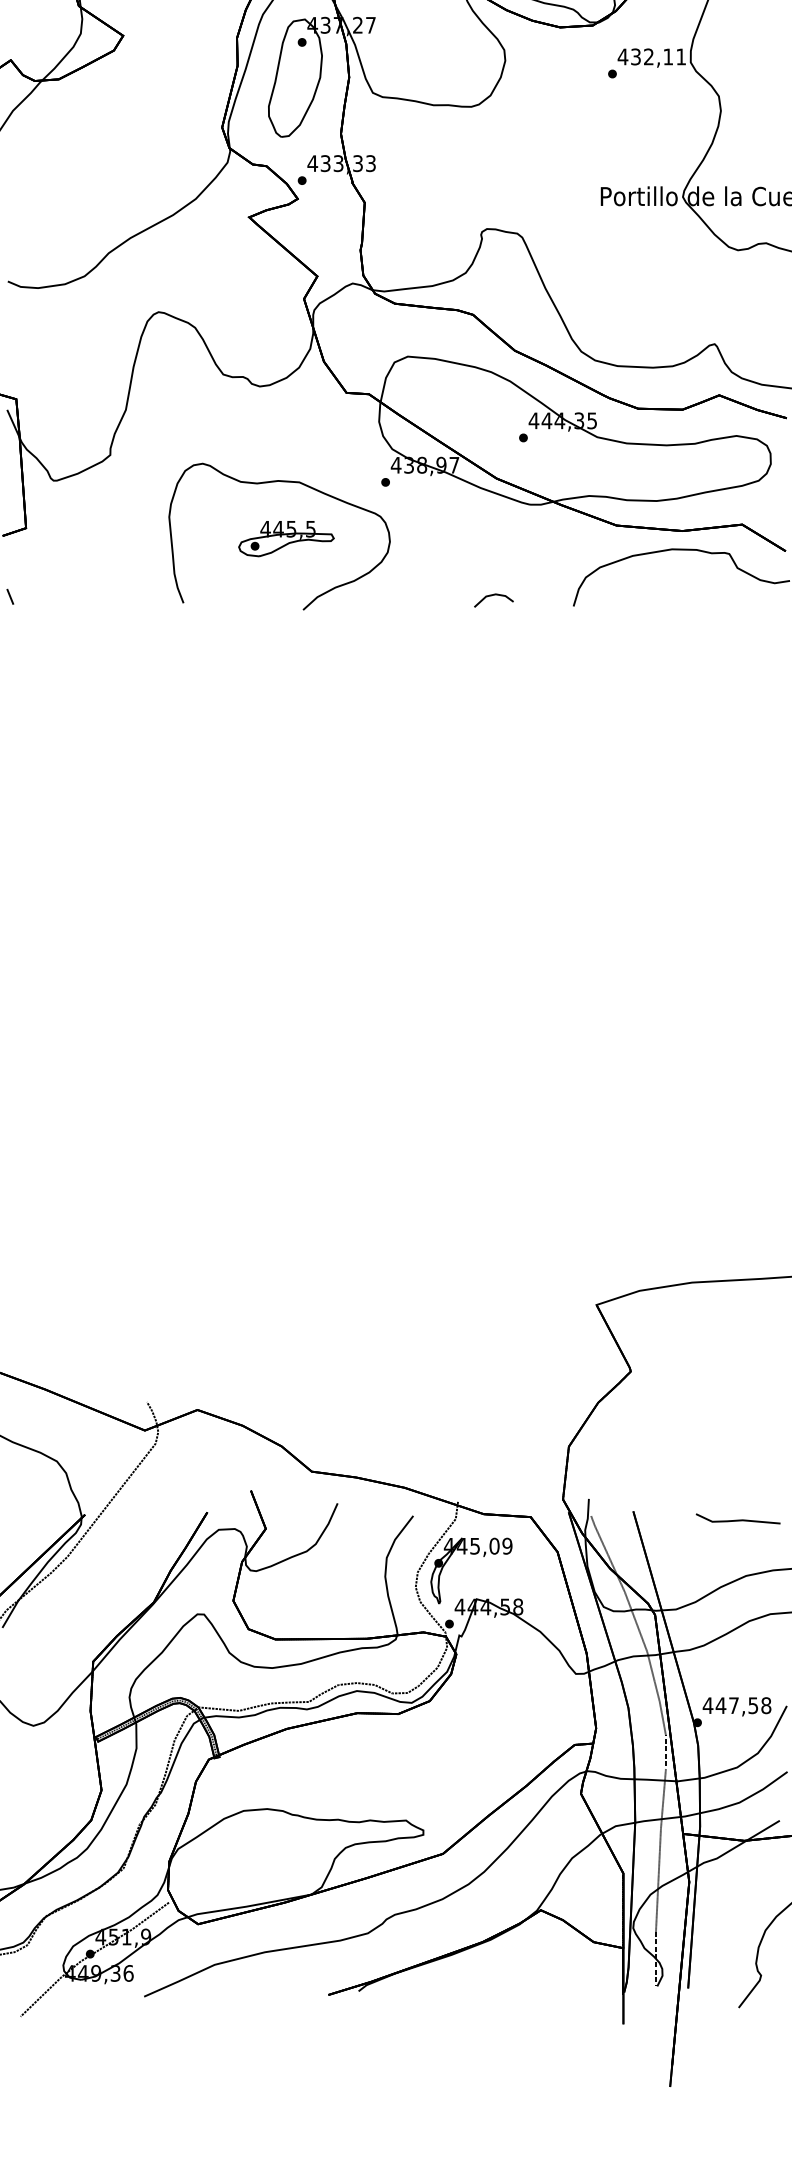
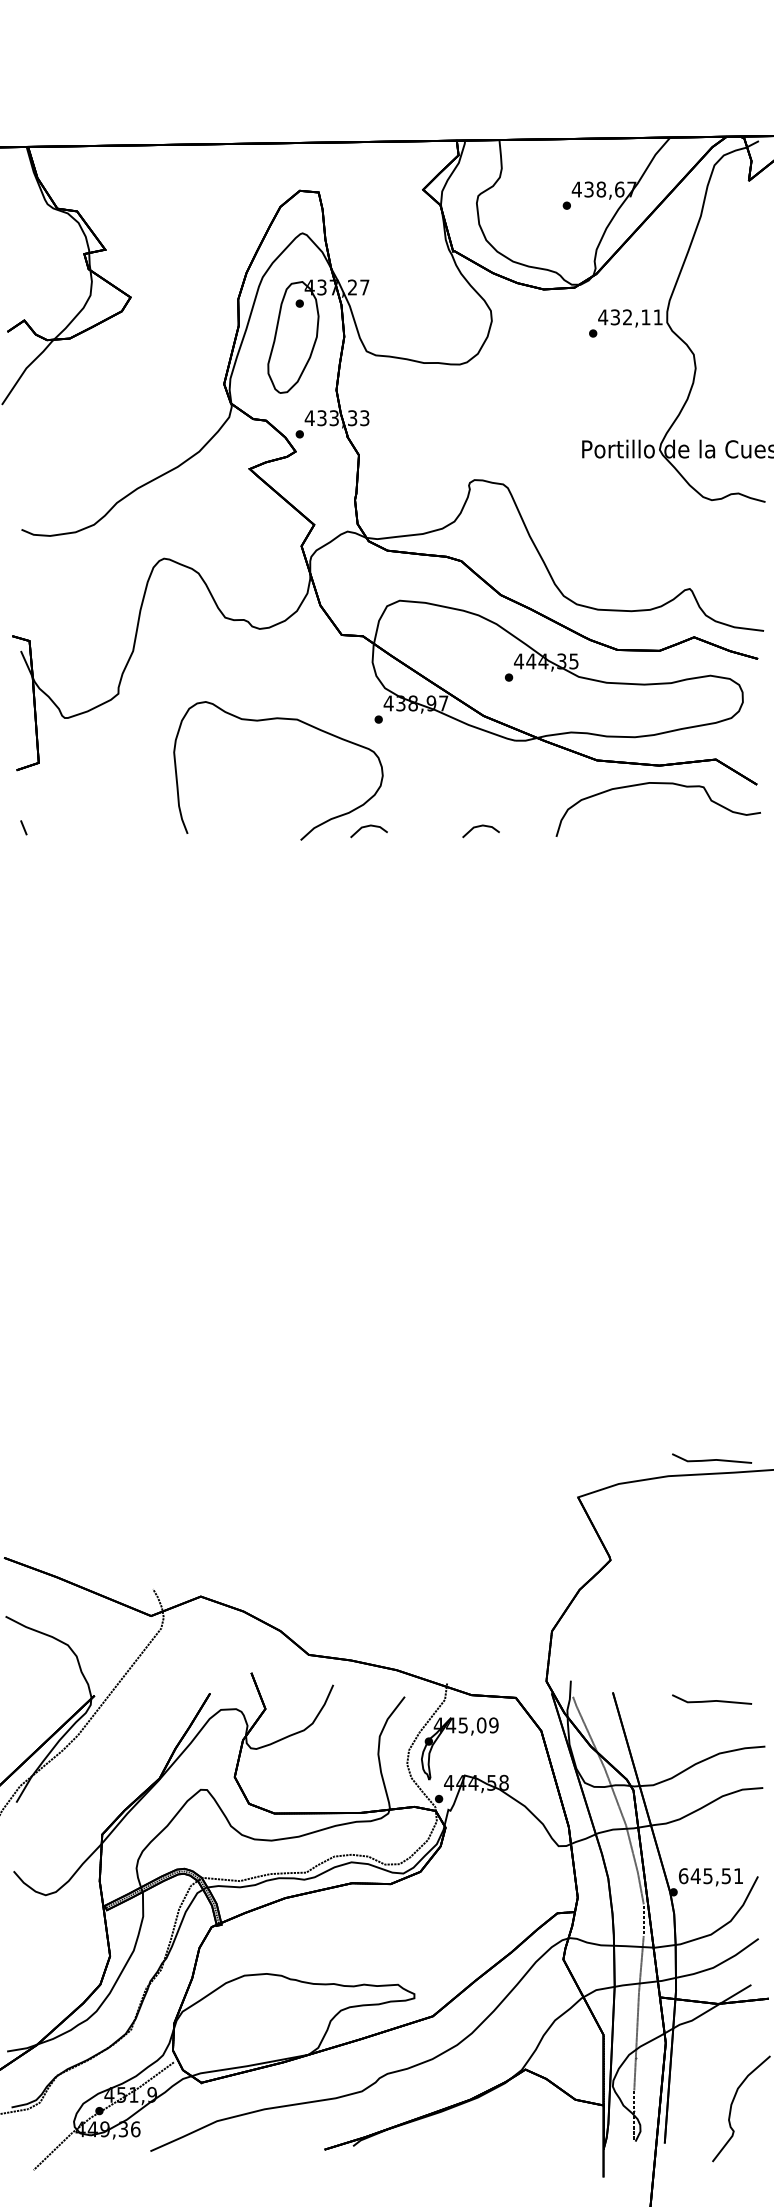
part: (285, 539) -> (284, 773), removed
line: (373, 596) -> (367, 827), added
line: (738, 1264) -> (712, 1459), added
text: (736, 1706) -> (710, 1876), 447,58 -> 645,51

